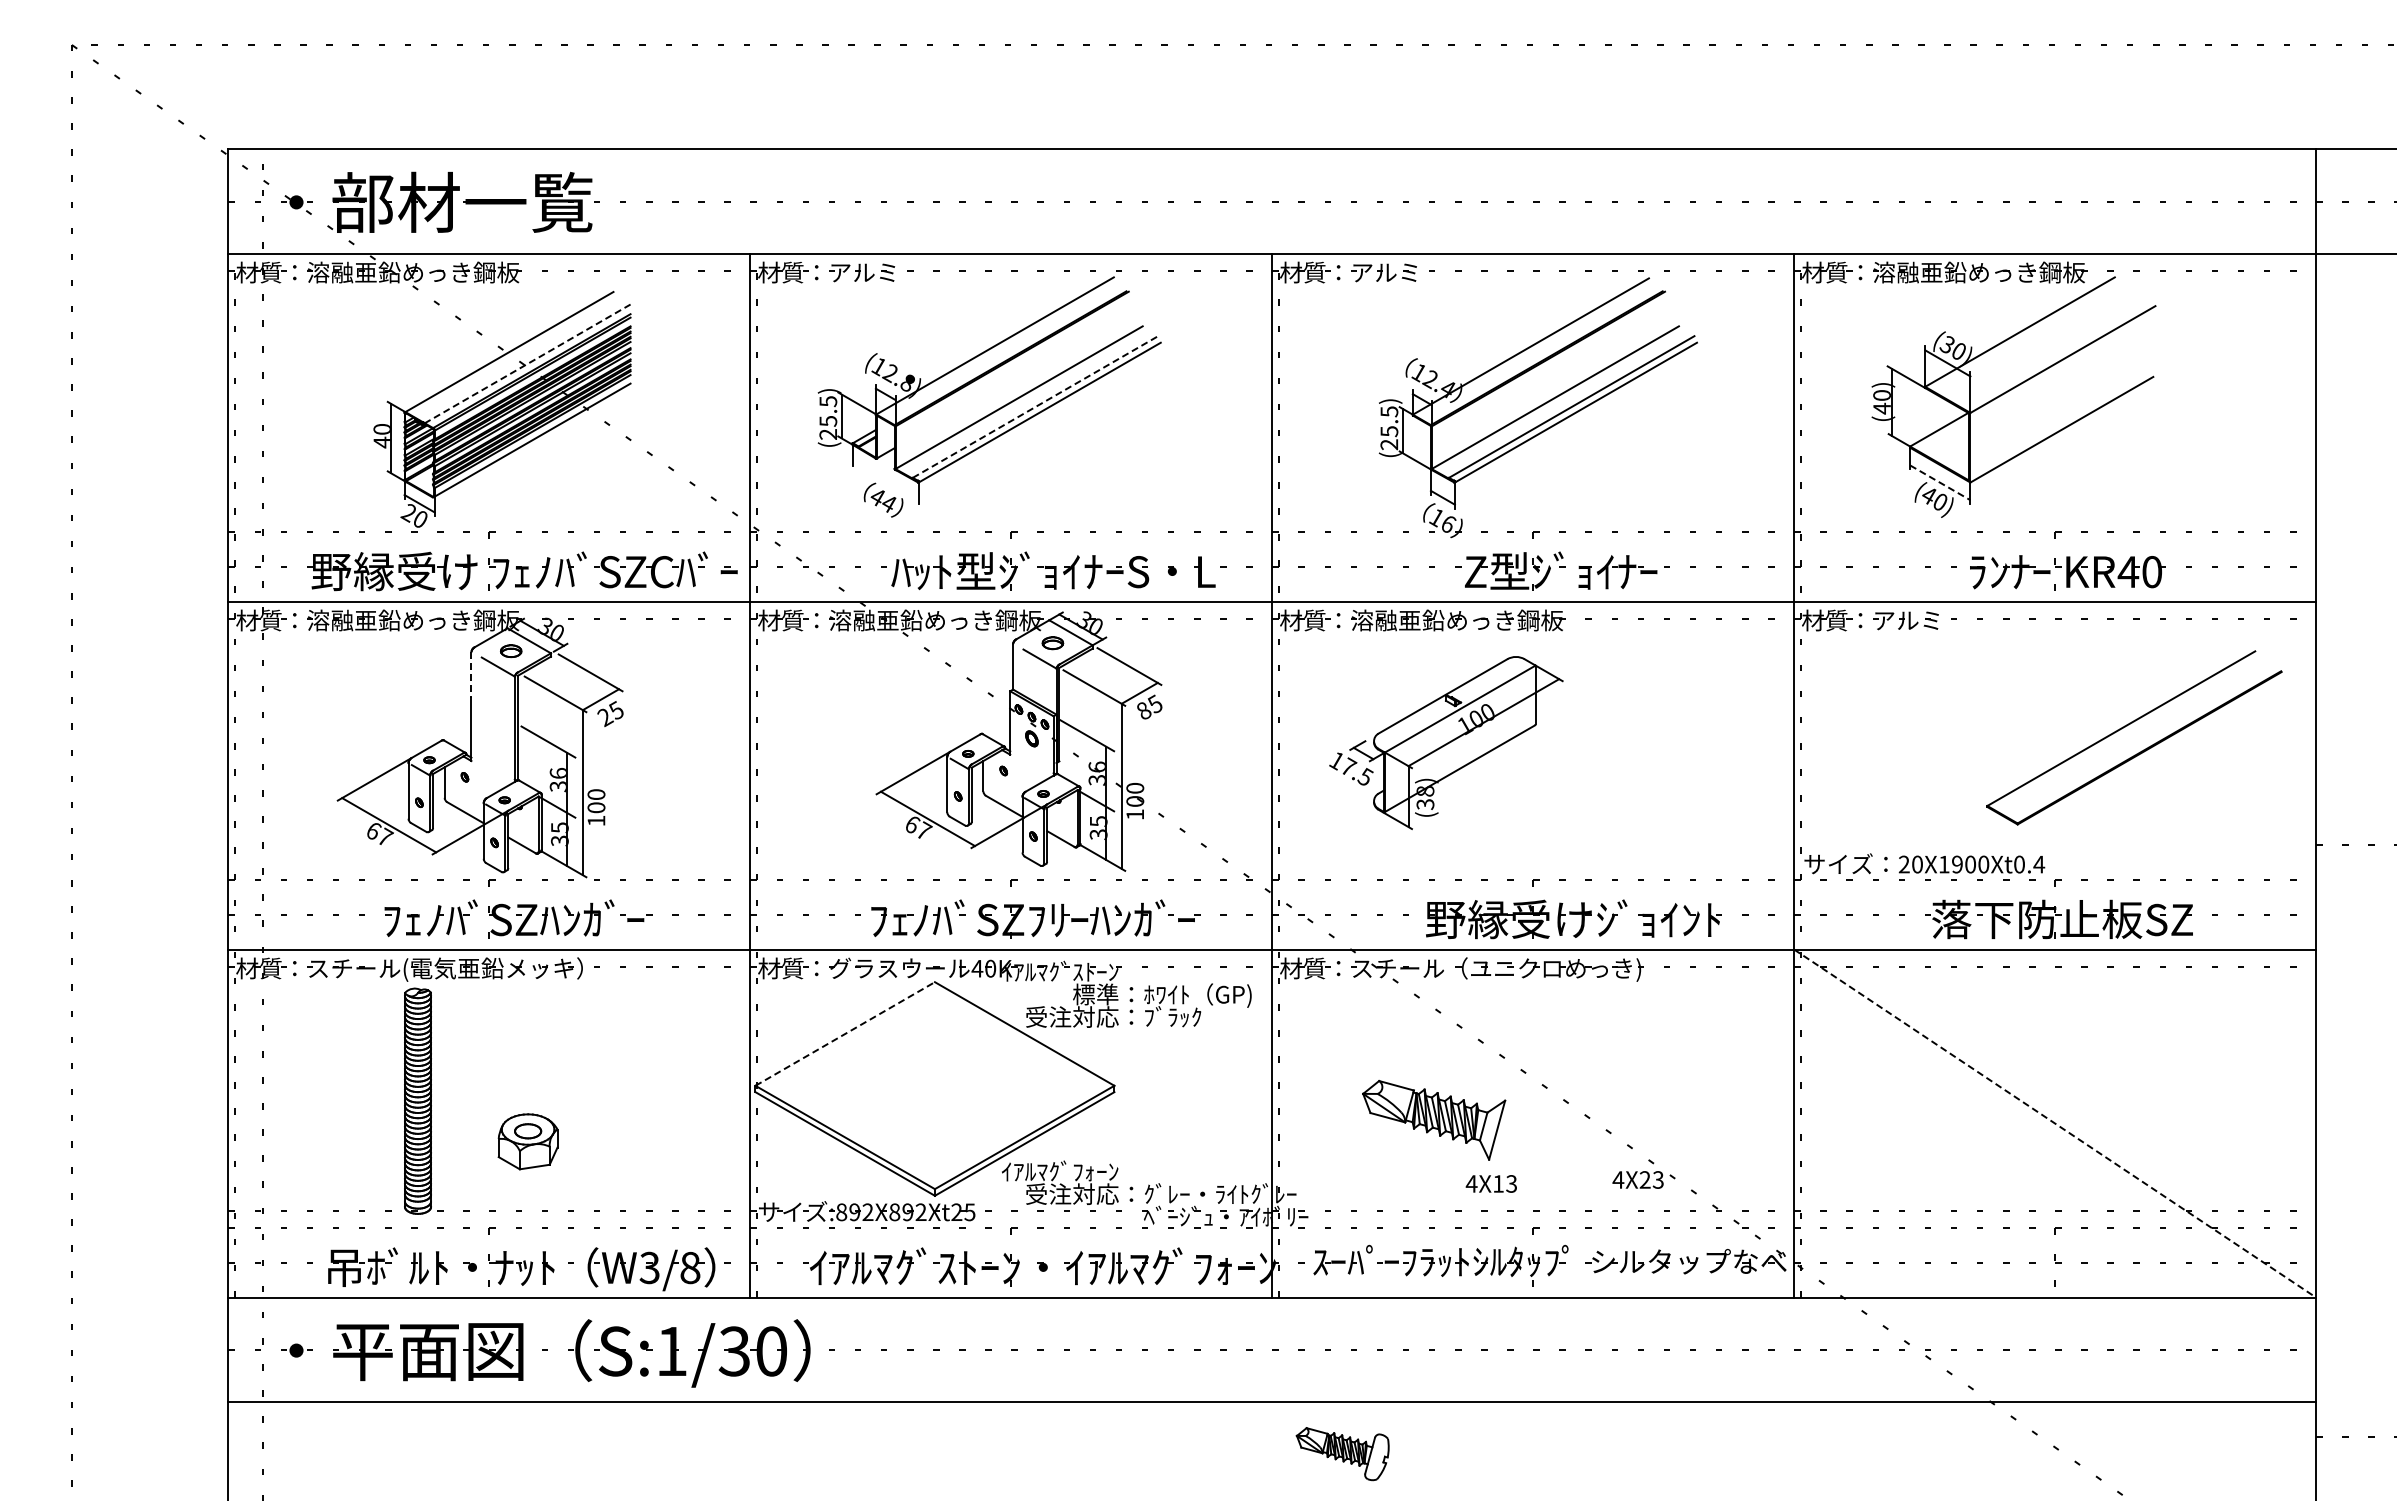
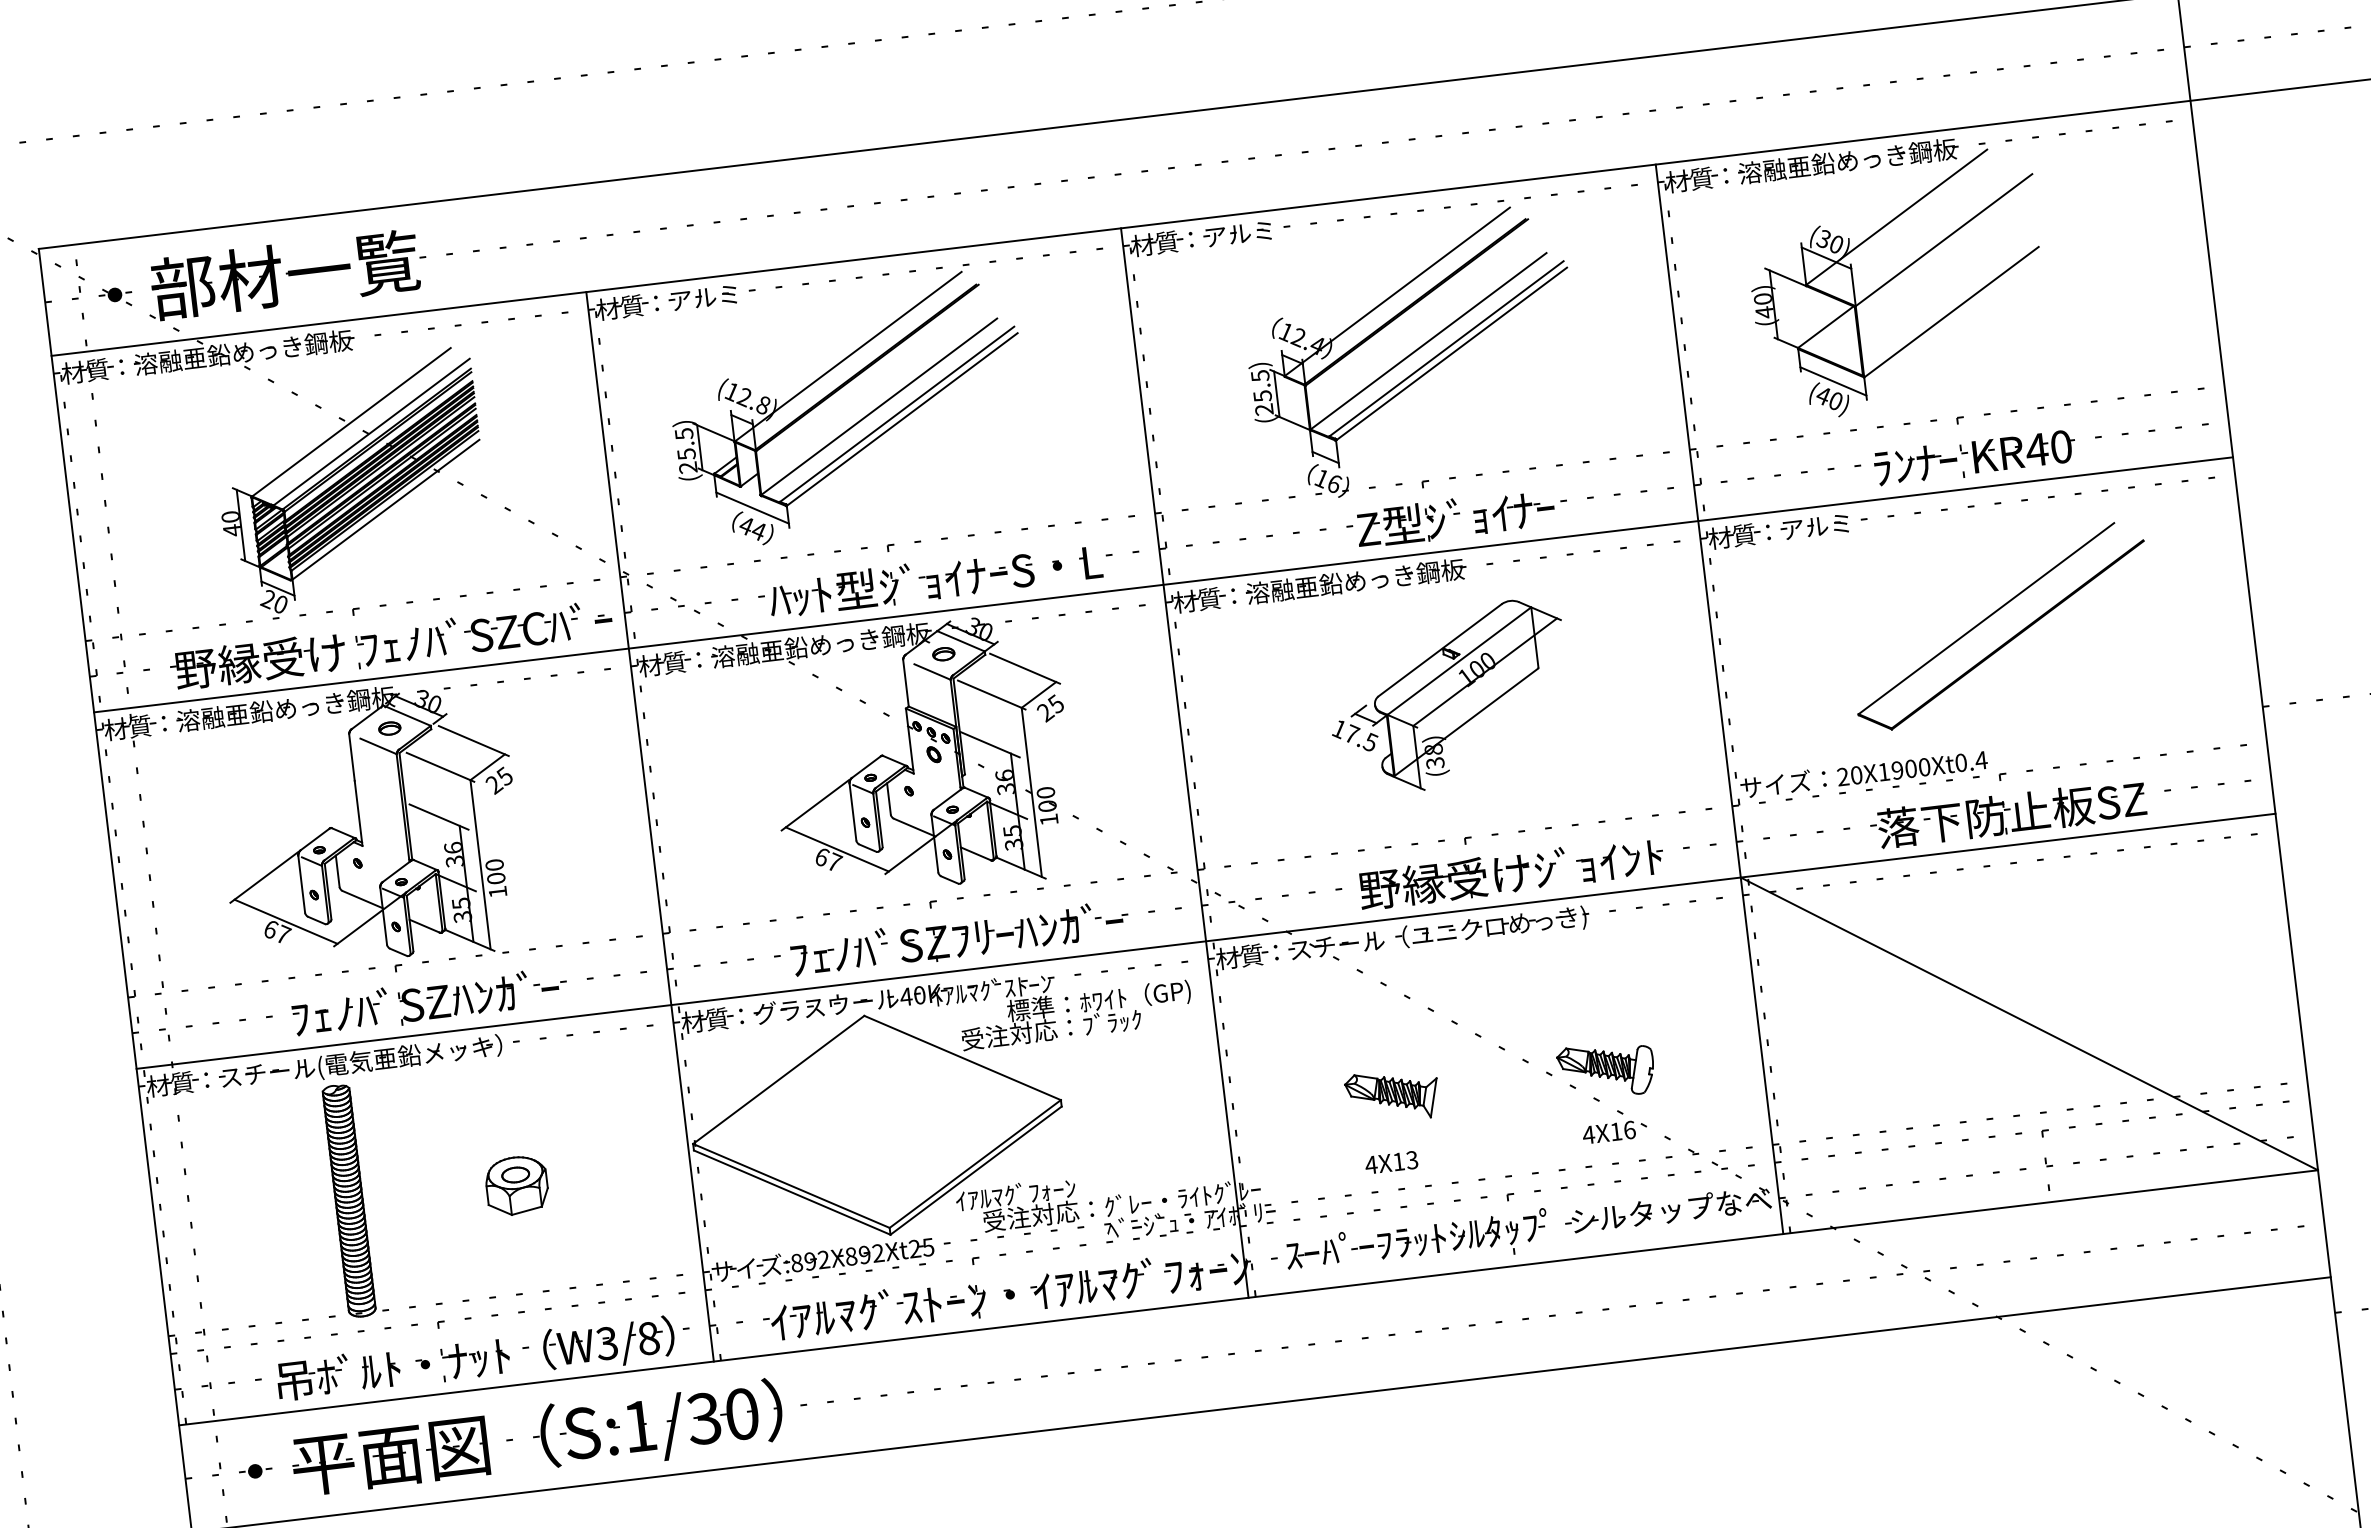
line: (527, 363) -> (371, 431), dashed -> solid
line: (1035, 407) -> (897, 414), dashed -> solid
line: (885, 480) -> (752, 507), added
line: (1940, 482) -> (1833, 381), dashed -> solid
line: (471, 674) -> (351, 757), dashed -> solid
text: (1144, 711) -> (1046, 712), 85 -> 25
part: (2127, 726) -> (1992, 615), moved
part: (1446, 743) -> (1449, 698), moved
line: (845, 1033) -> (779, 1079), dashed -> solid
part: (1433, 1119) -> (1391, 1095), size x0.62
line: (2055, 1123) -> (2029, 1023), dashed -> solid
part: (527, 1141) -> (516, 1185), moved
text: (1651, 1179) -> (1622, 1130), 4X23 -> 4X16
text: (1490, 1183) -> (1390, 1162), moved
part: (1342, 1454) -> (1606, 1071), moved

